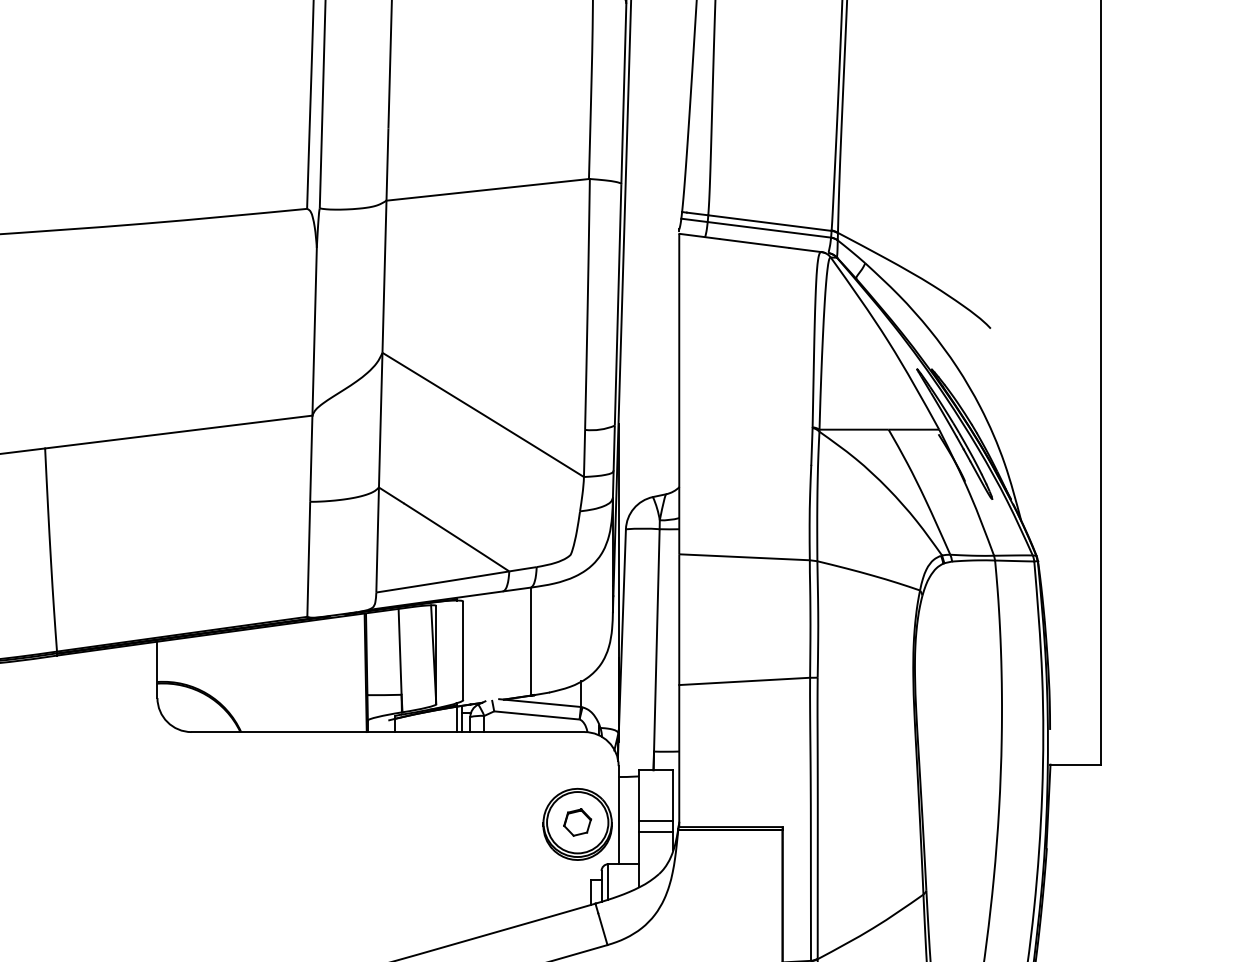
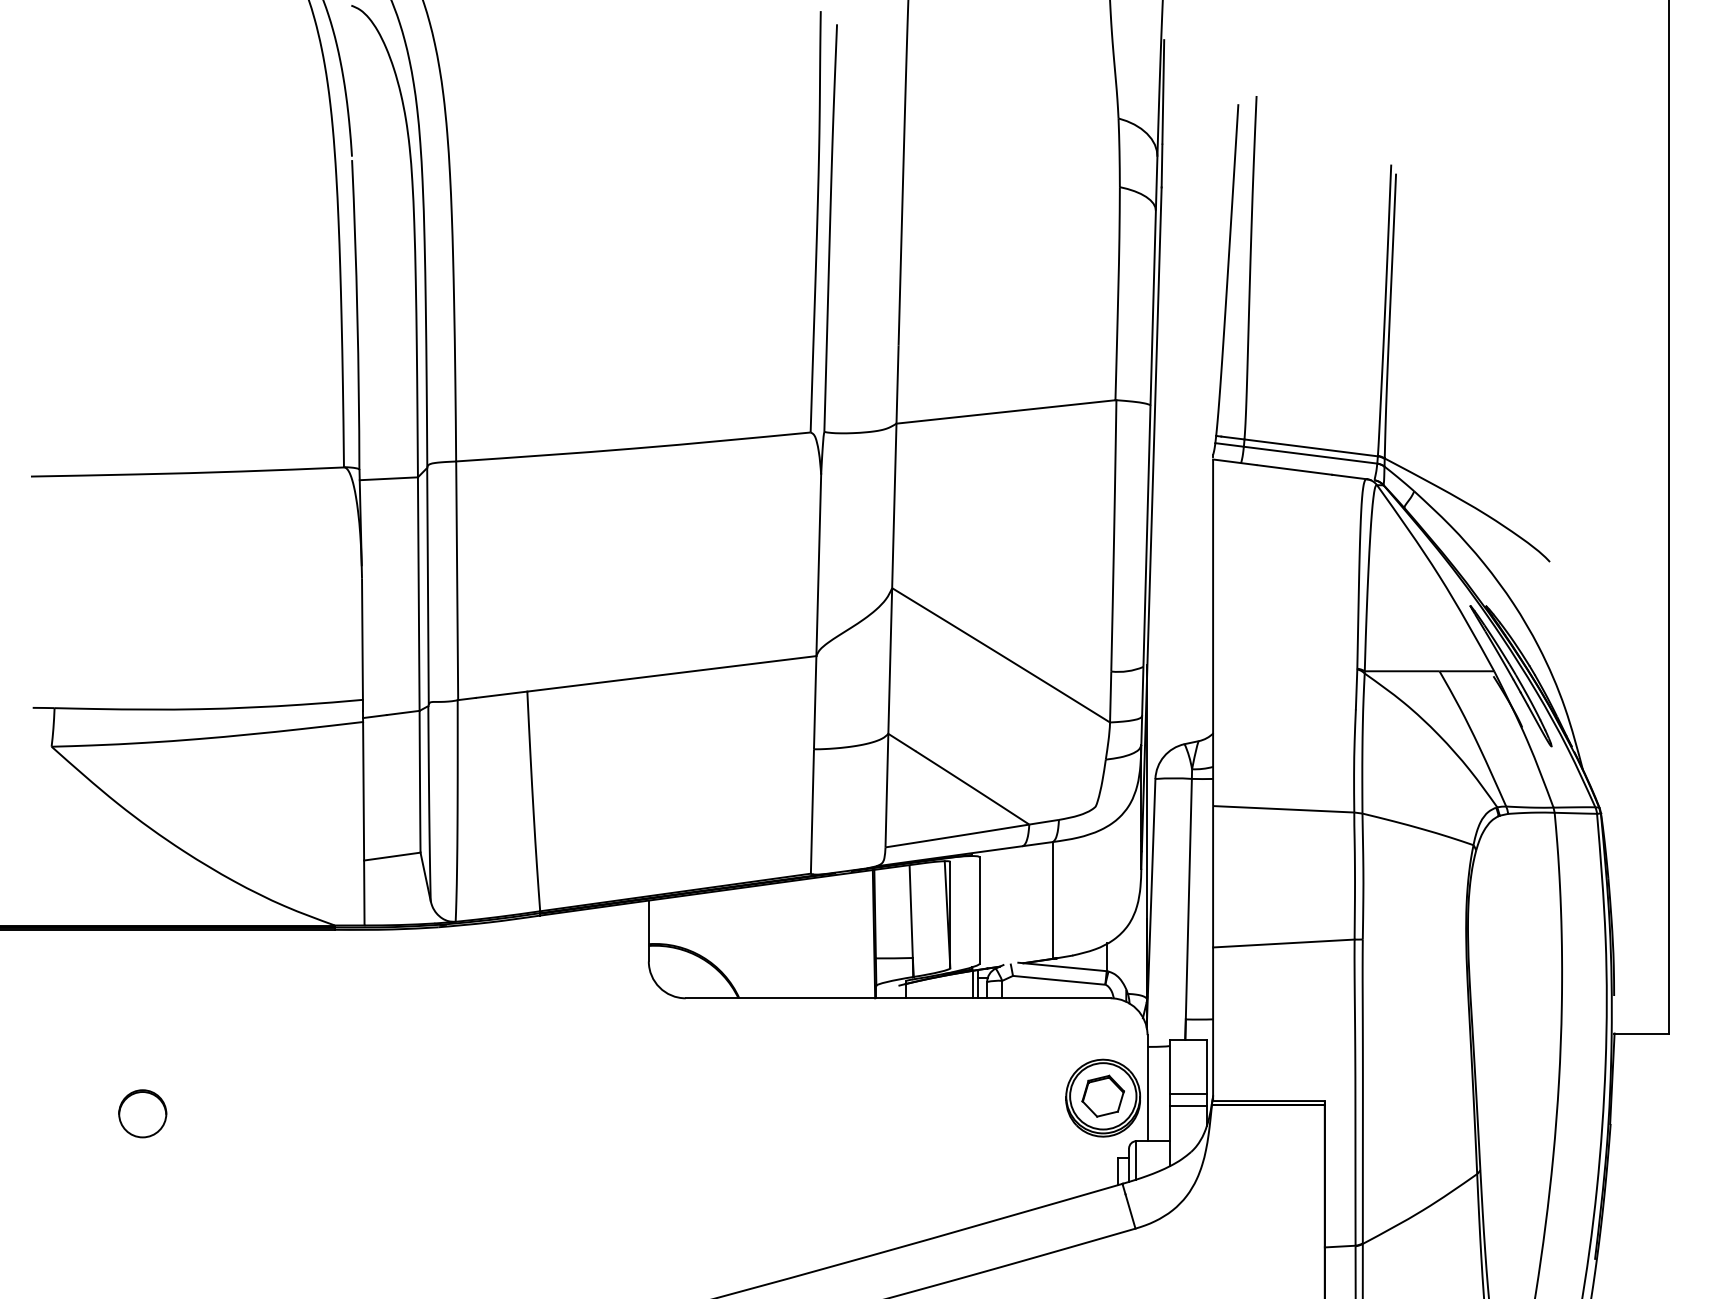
part: (576, 821) -> (1102, 1095), size x1.43

